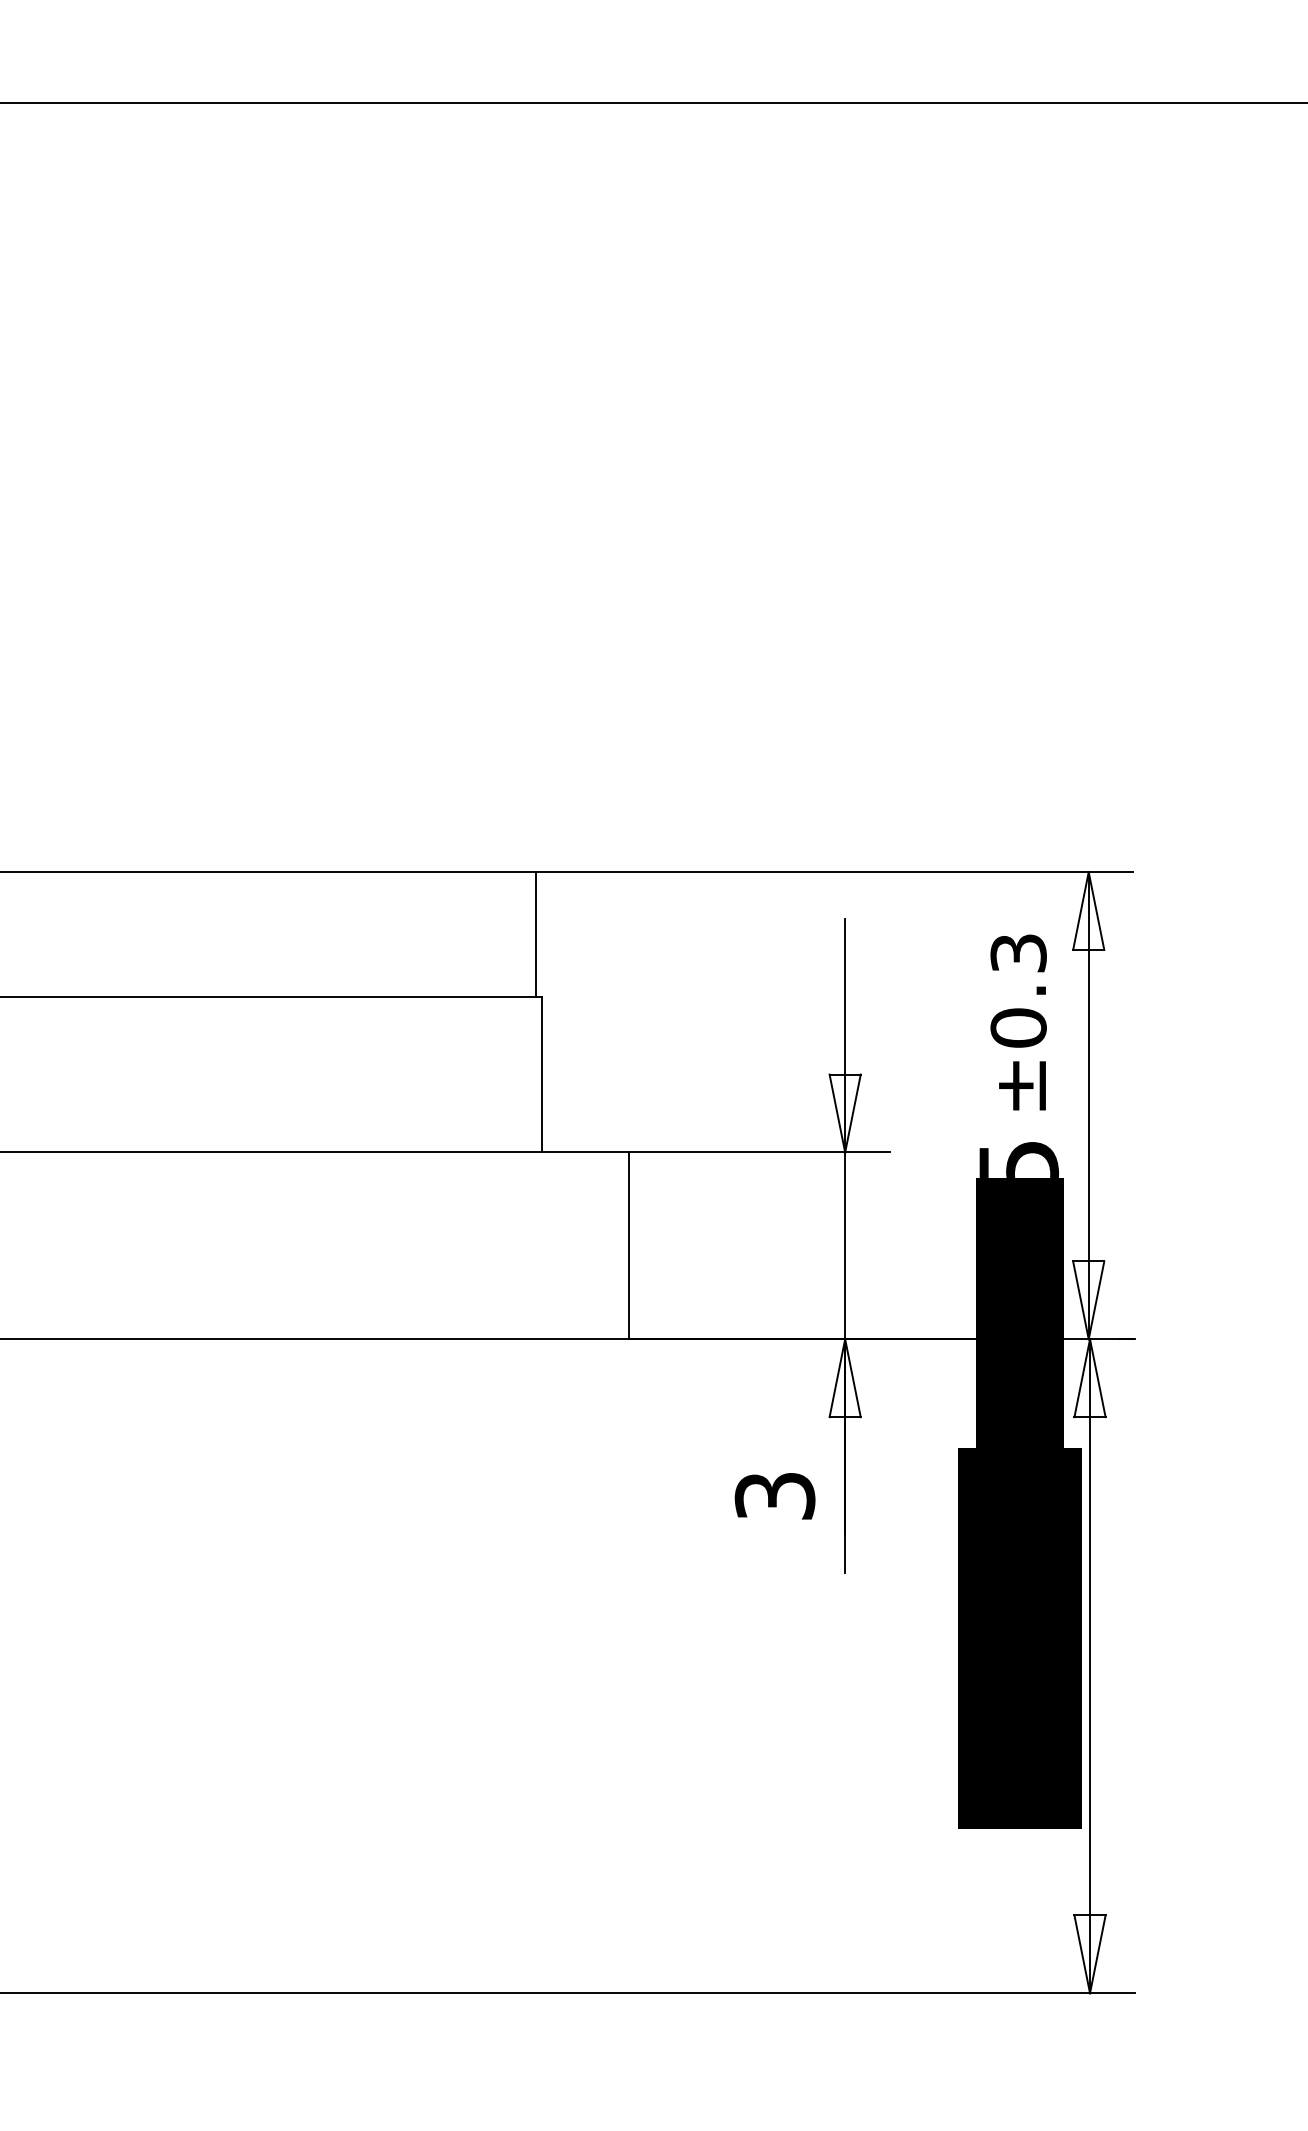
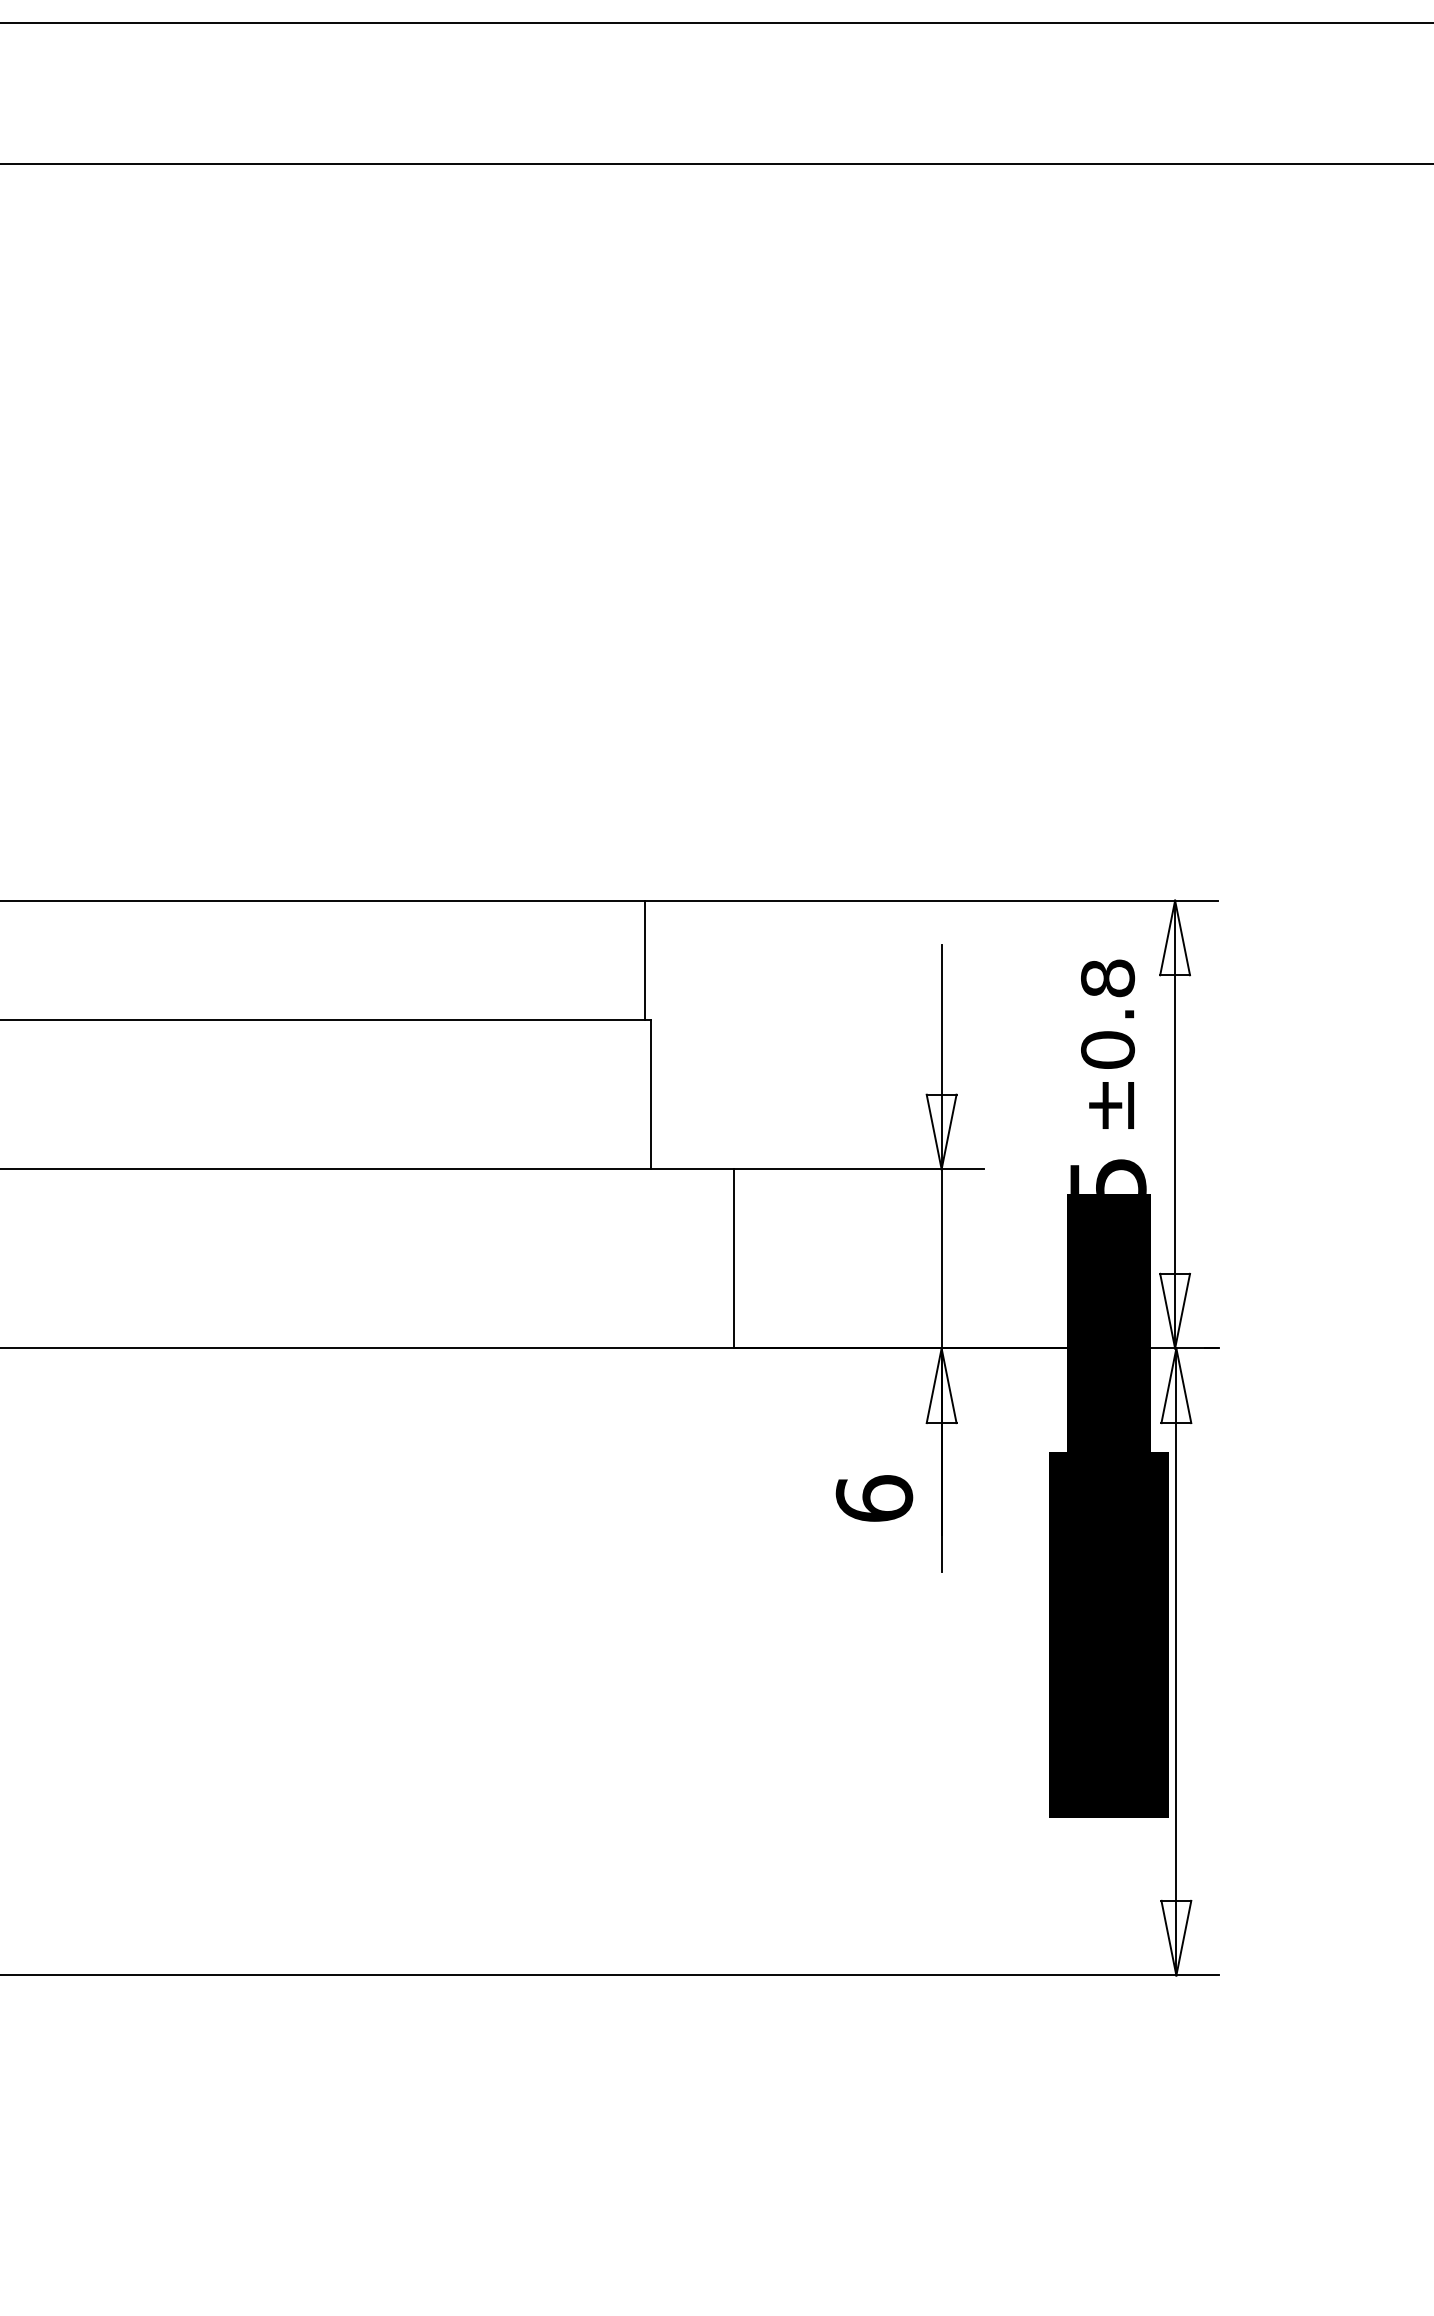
text: (1019, 953) -> (1108, 978), ±0.3 -> ±0.8
text: (775, 1495) -> (874, 1498), 3 -> 6

